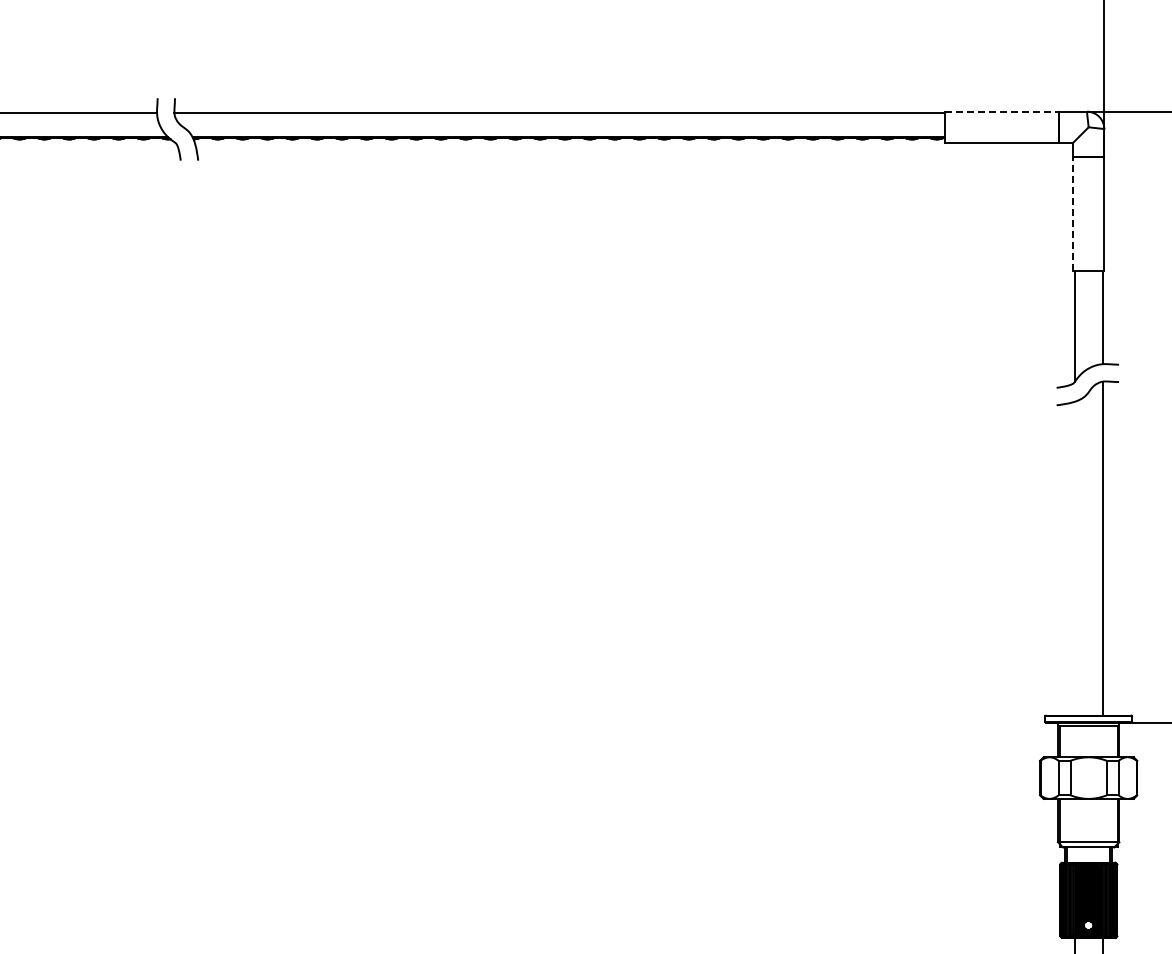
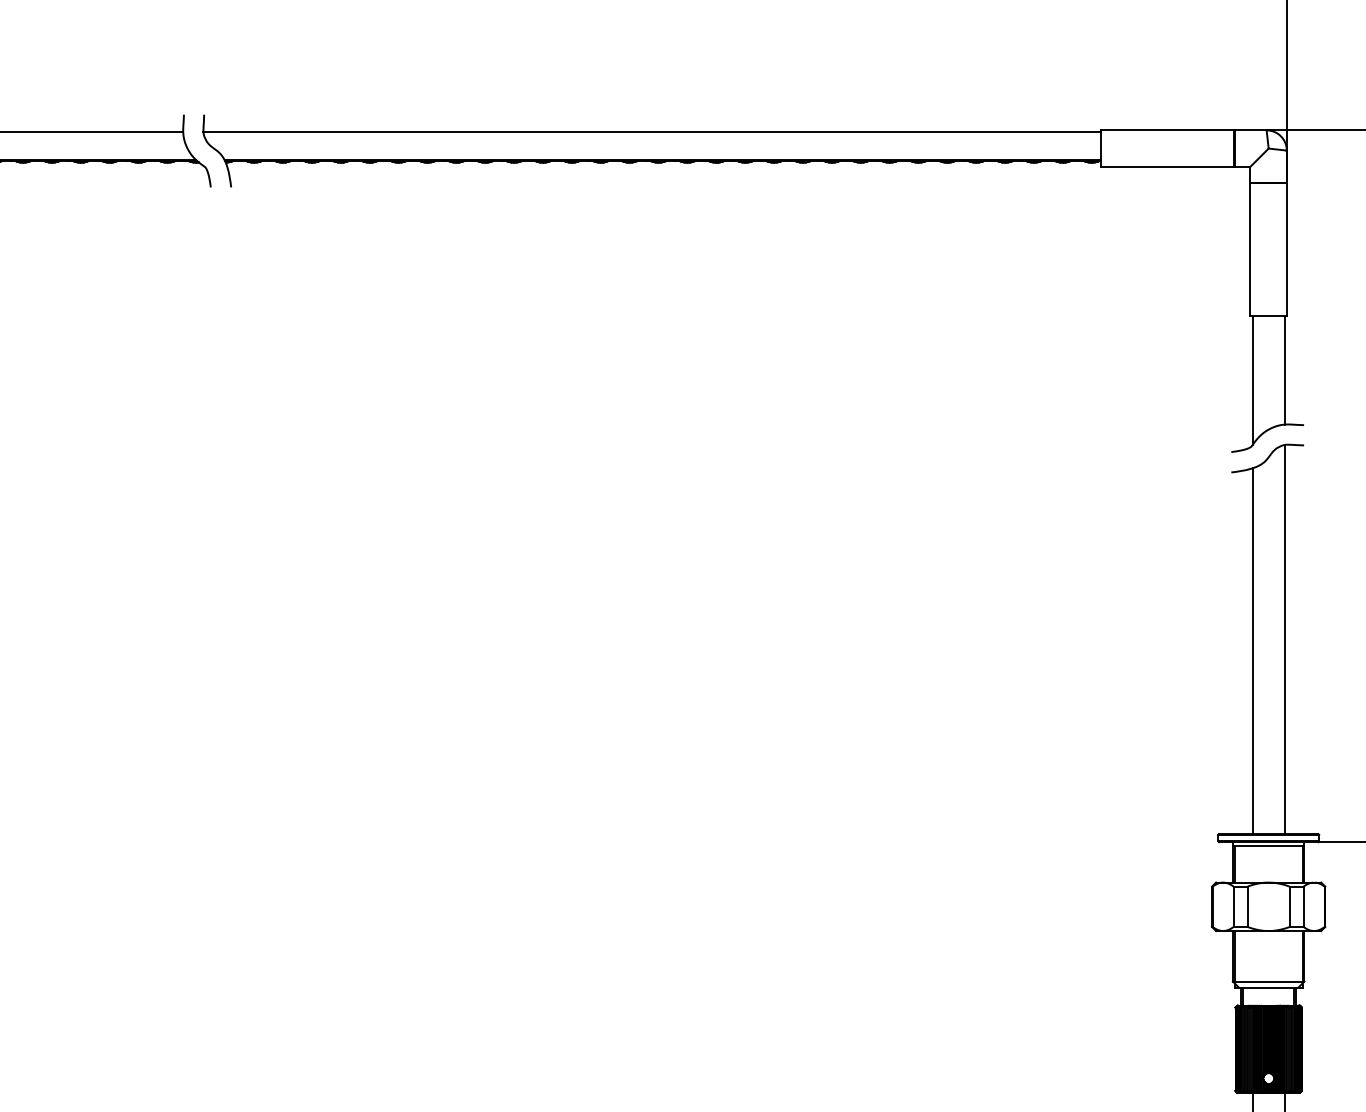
line: (1002, 111) -> (1168, 130), dashed -> solid
line: (1073, 213) -> (1250, 248), dashed -> solid
line: (1074, 558) -> (1252, 650), added

